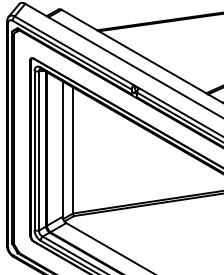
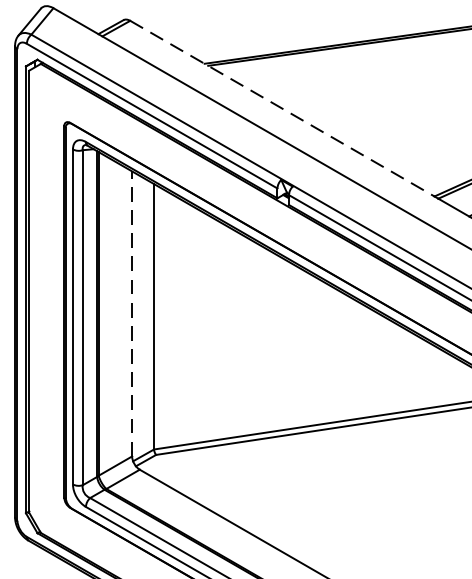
line: (134, 51) -> (283, 108), solid -> dashed
line: (62, 149) -> (131, 314), solid -> dashed

